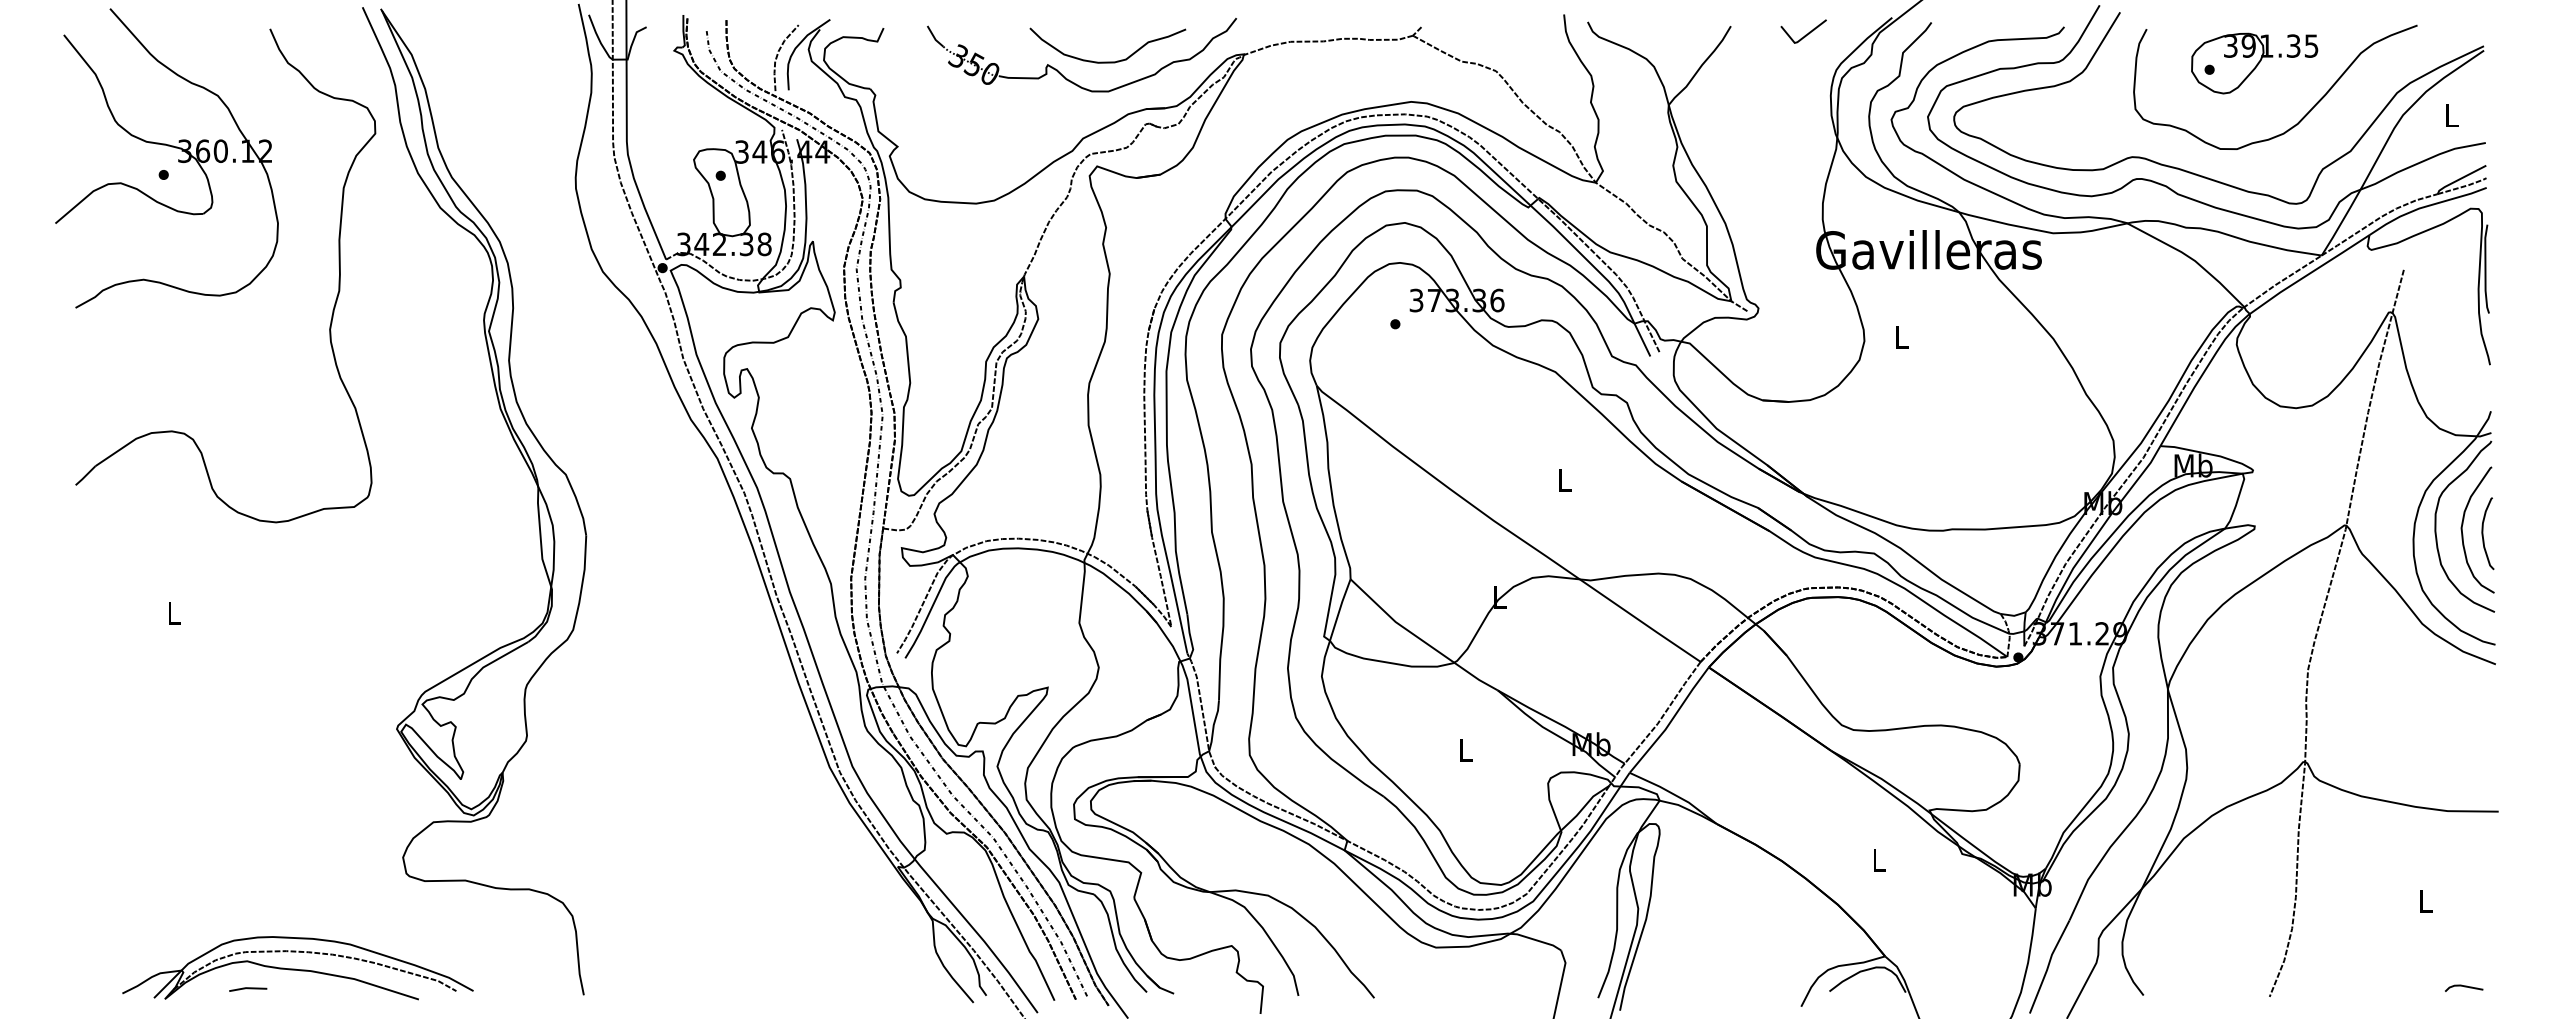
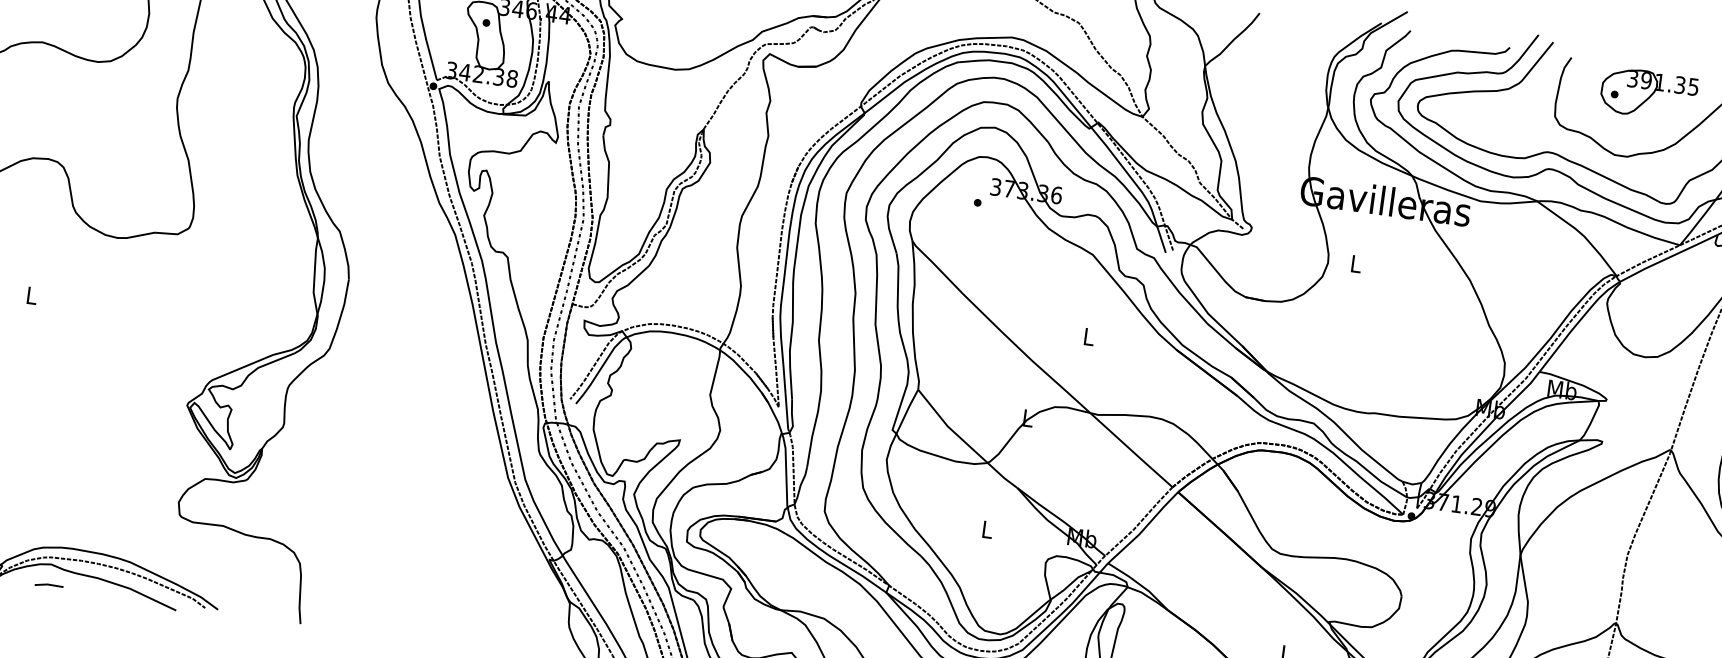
line: (1805, 34) -> (1314, 26), removed

